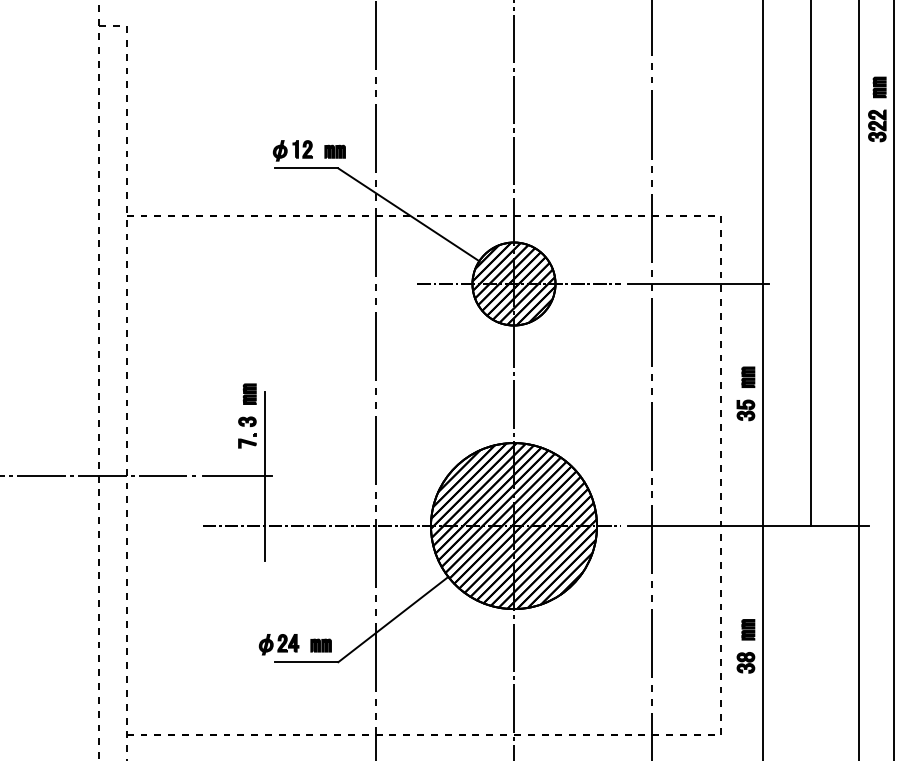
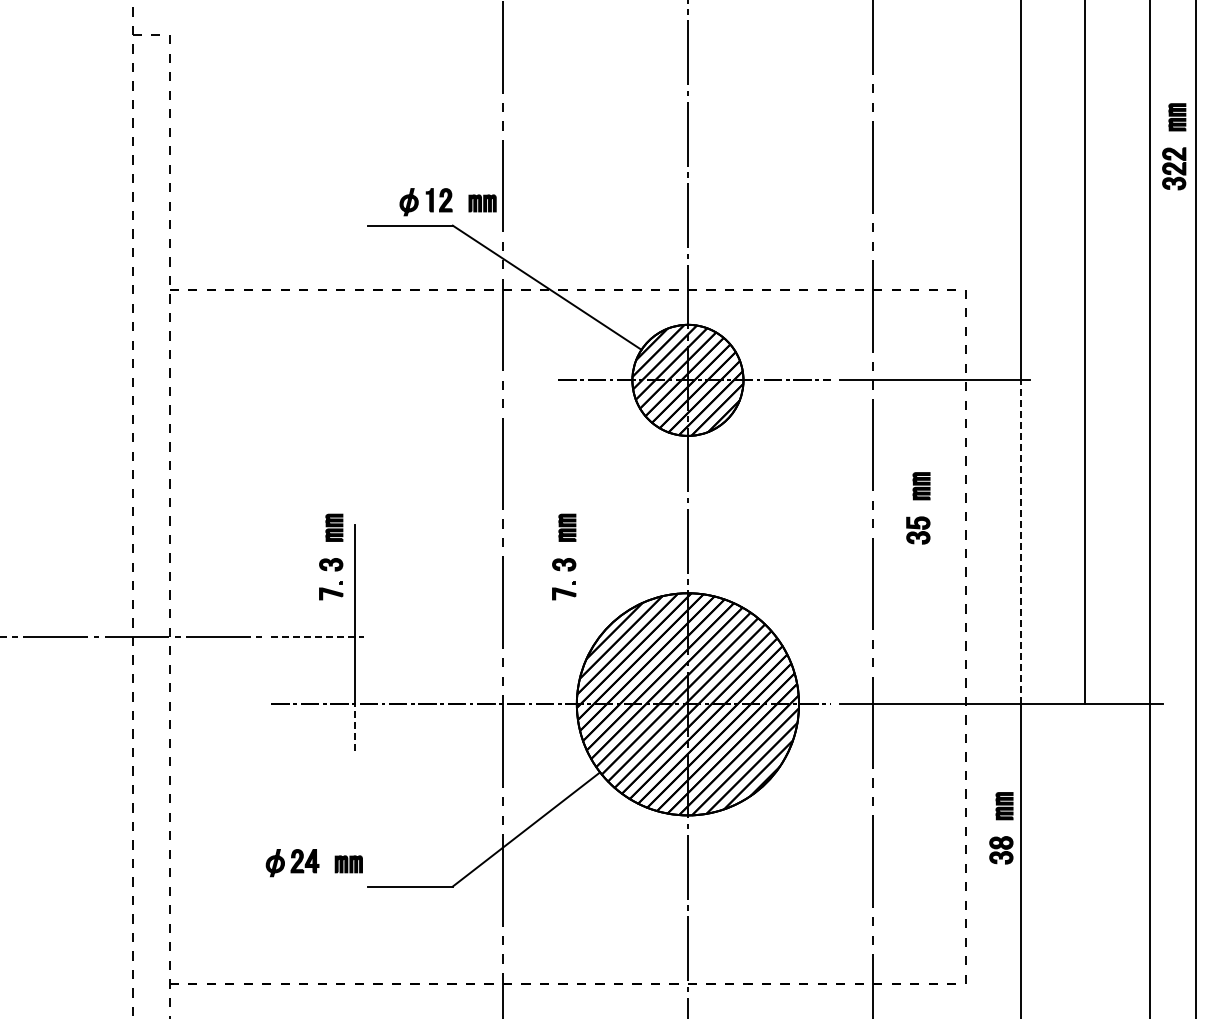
part: (308, 151) -> (447, 202), moved
part: (746, 387) -> (918, 500), moved
line: (762, 405) -> (1020, 542), solid -> dashed
part: (421, 415) -> (564, 556), added
line: (237, 475) -> (318, 636), solid -> dashed
line: (264, 542) -> (354, 726), solid -> dashed
part: (746, 640) -> (1001, 820), moved
part: (294, 645) -> (313, 863), moved

